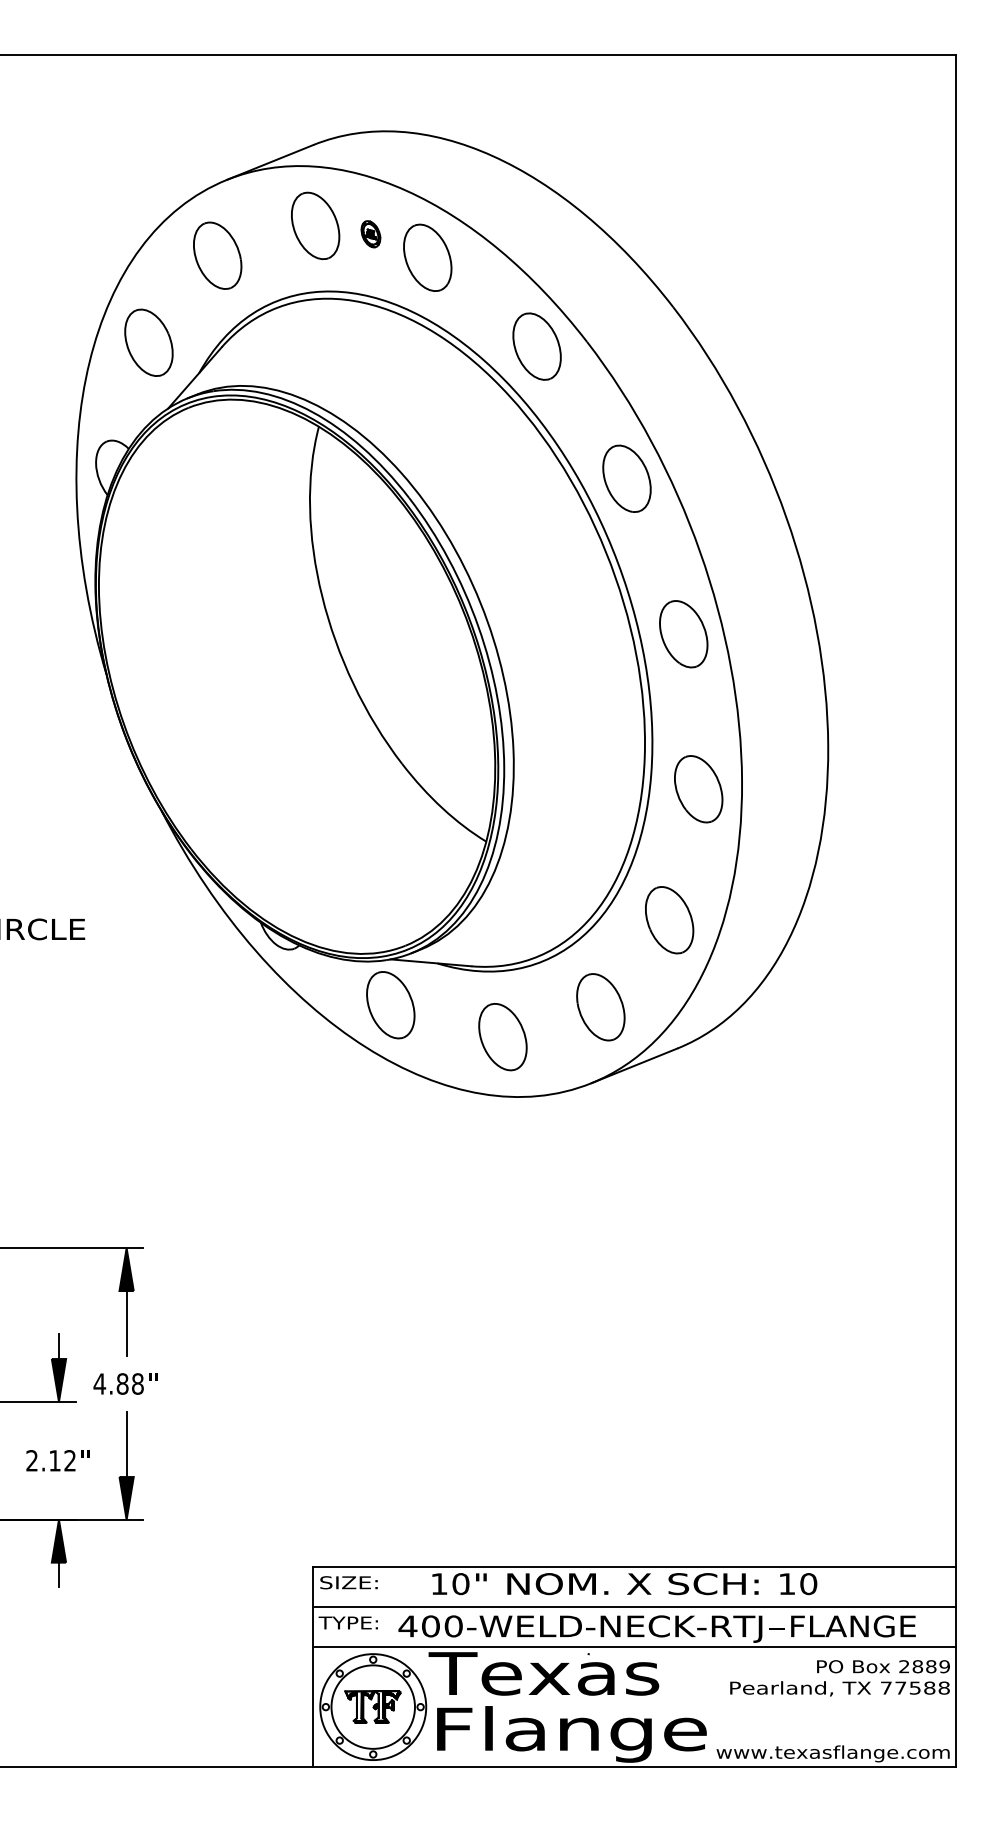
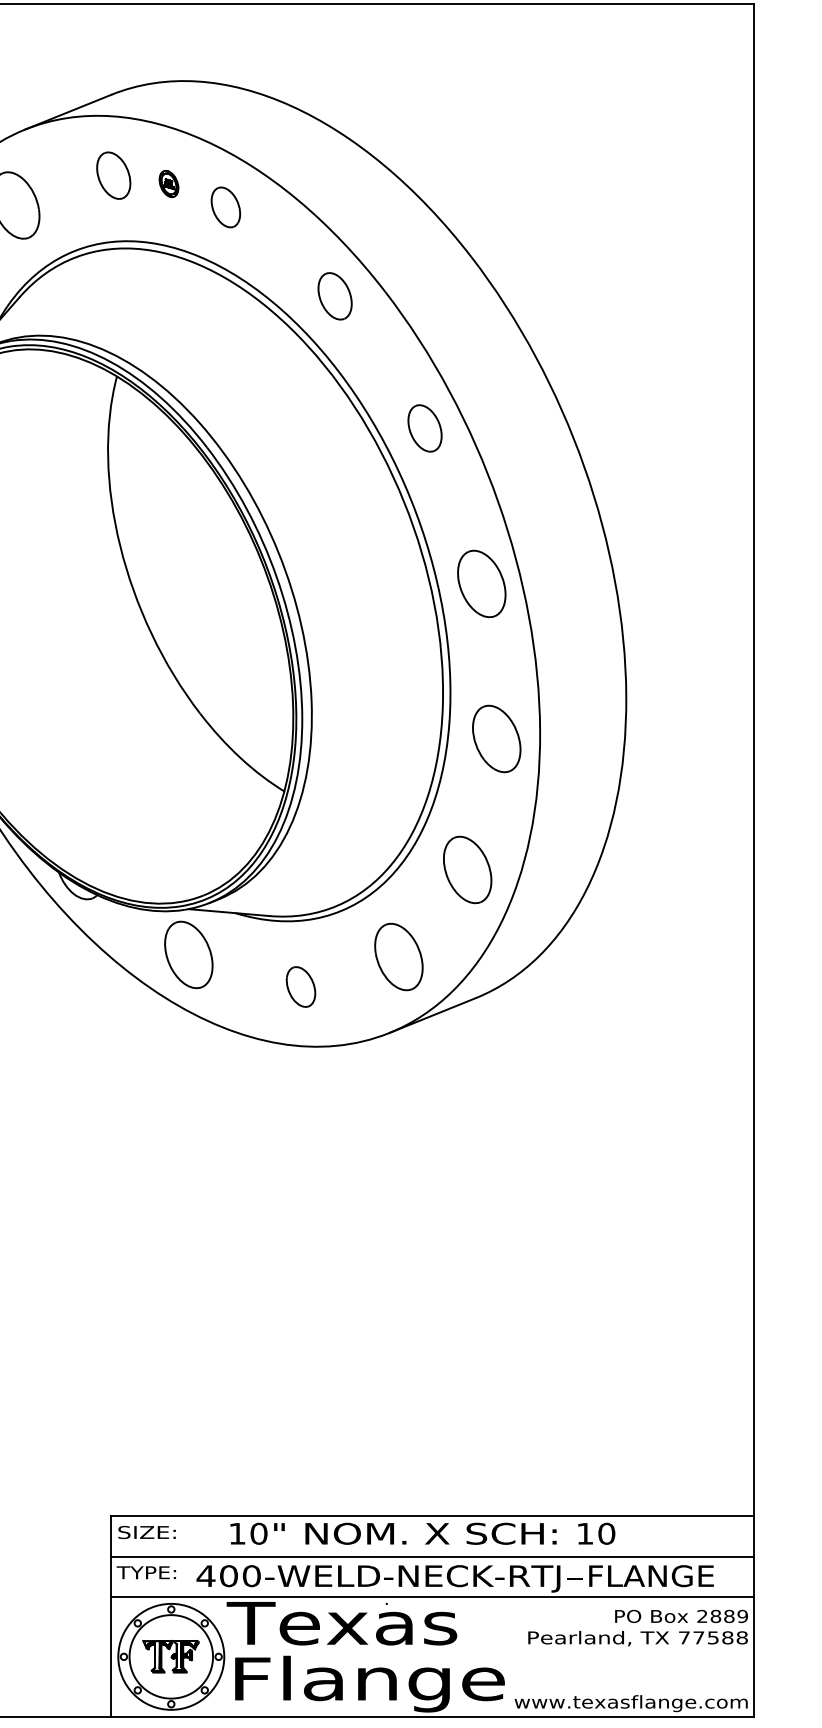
part: (315, 225) -> (113, 175), size x0.7
part: (427, 257) -> (225, 207), size x0.6
part: (536, 346) -> (334, 296), size x0.7
part: (626, 478) -> (424, 428), size x0.7
part: (502, 1037) -> (300, 987), size x0.6

